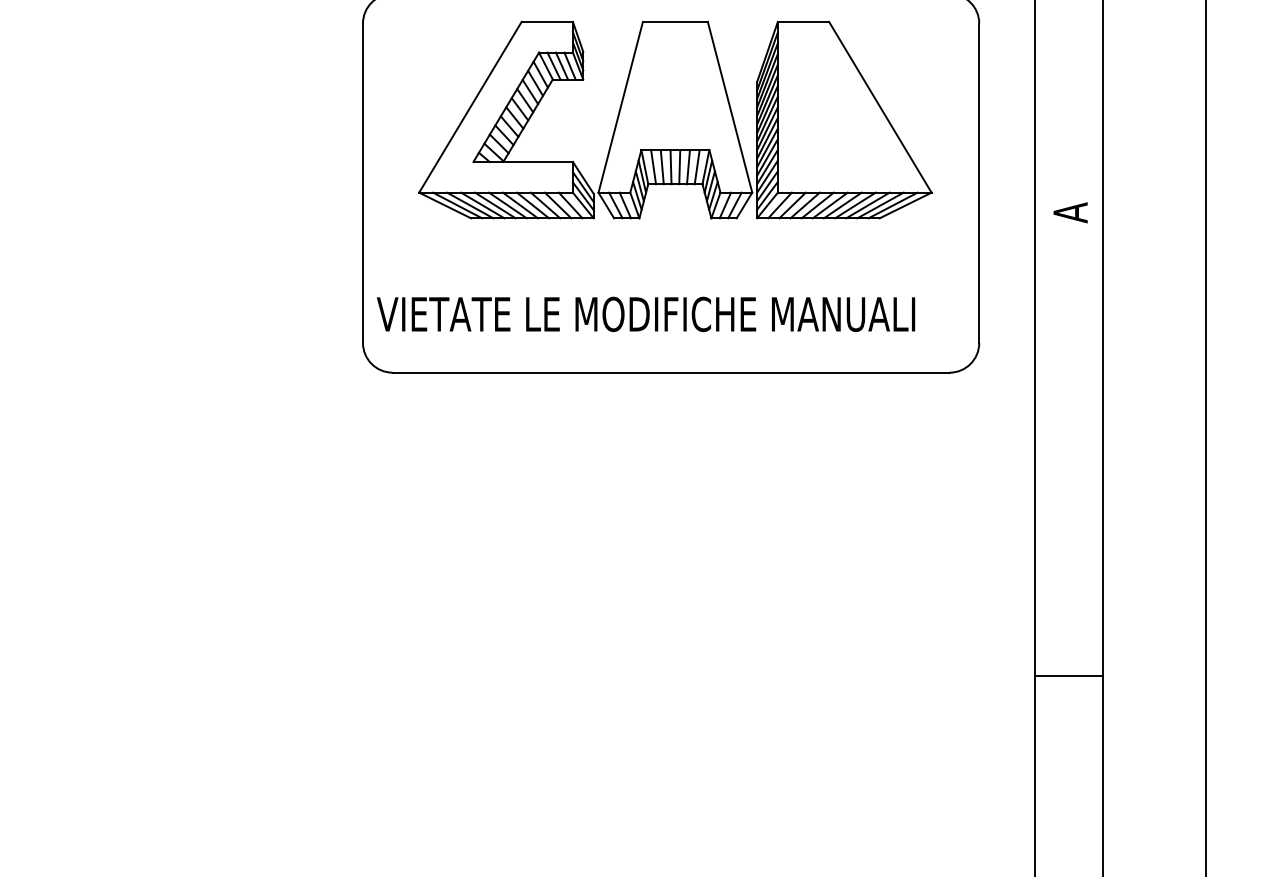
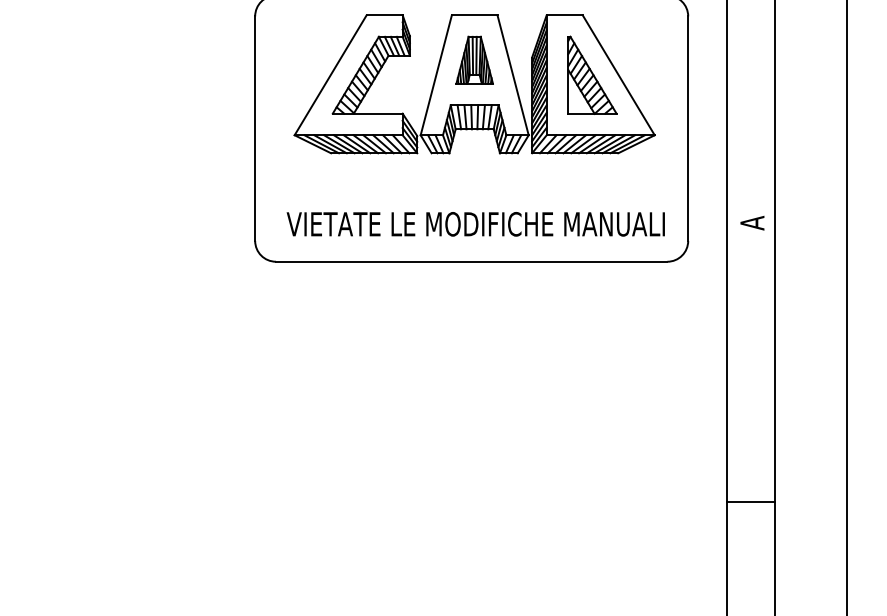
part: (675, 85) -> (474, 59), added
part: (842, 107) -> (592, 75), added
text: (1070, 212) -> (752, 222), moved
text: (645, 314) -> (475, 224), moved
line: (1068, 675) -> (750, 501), moved

